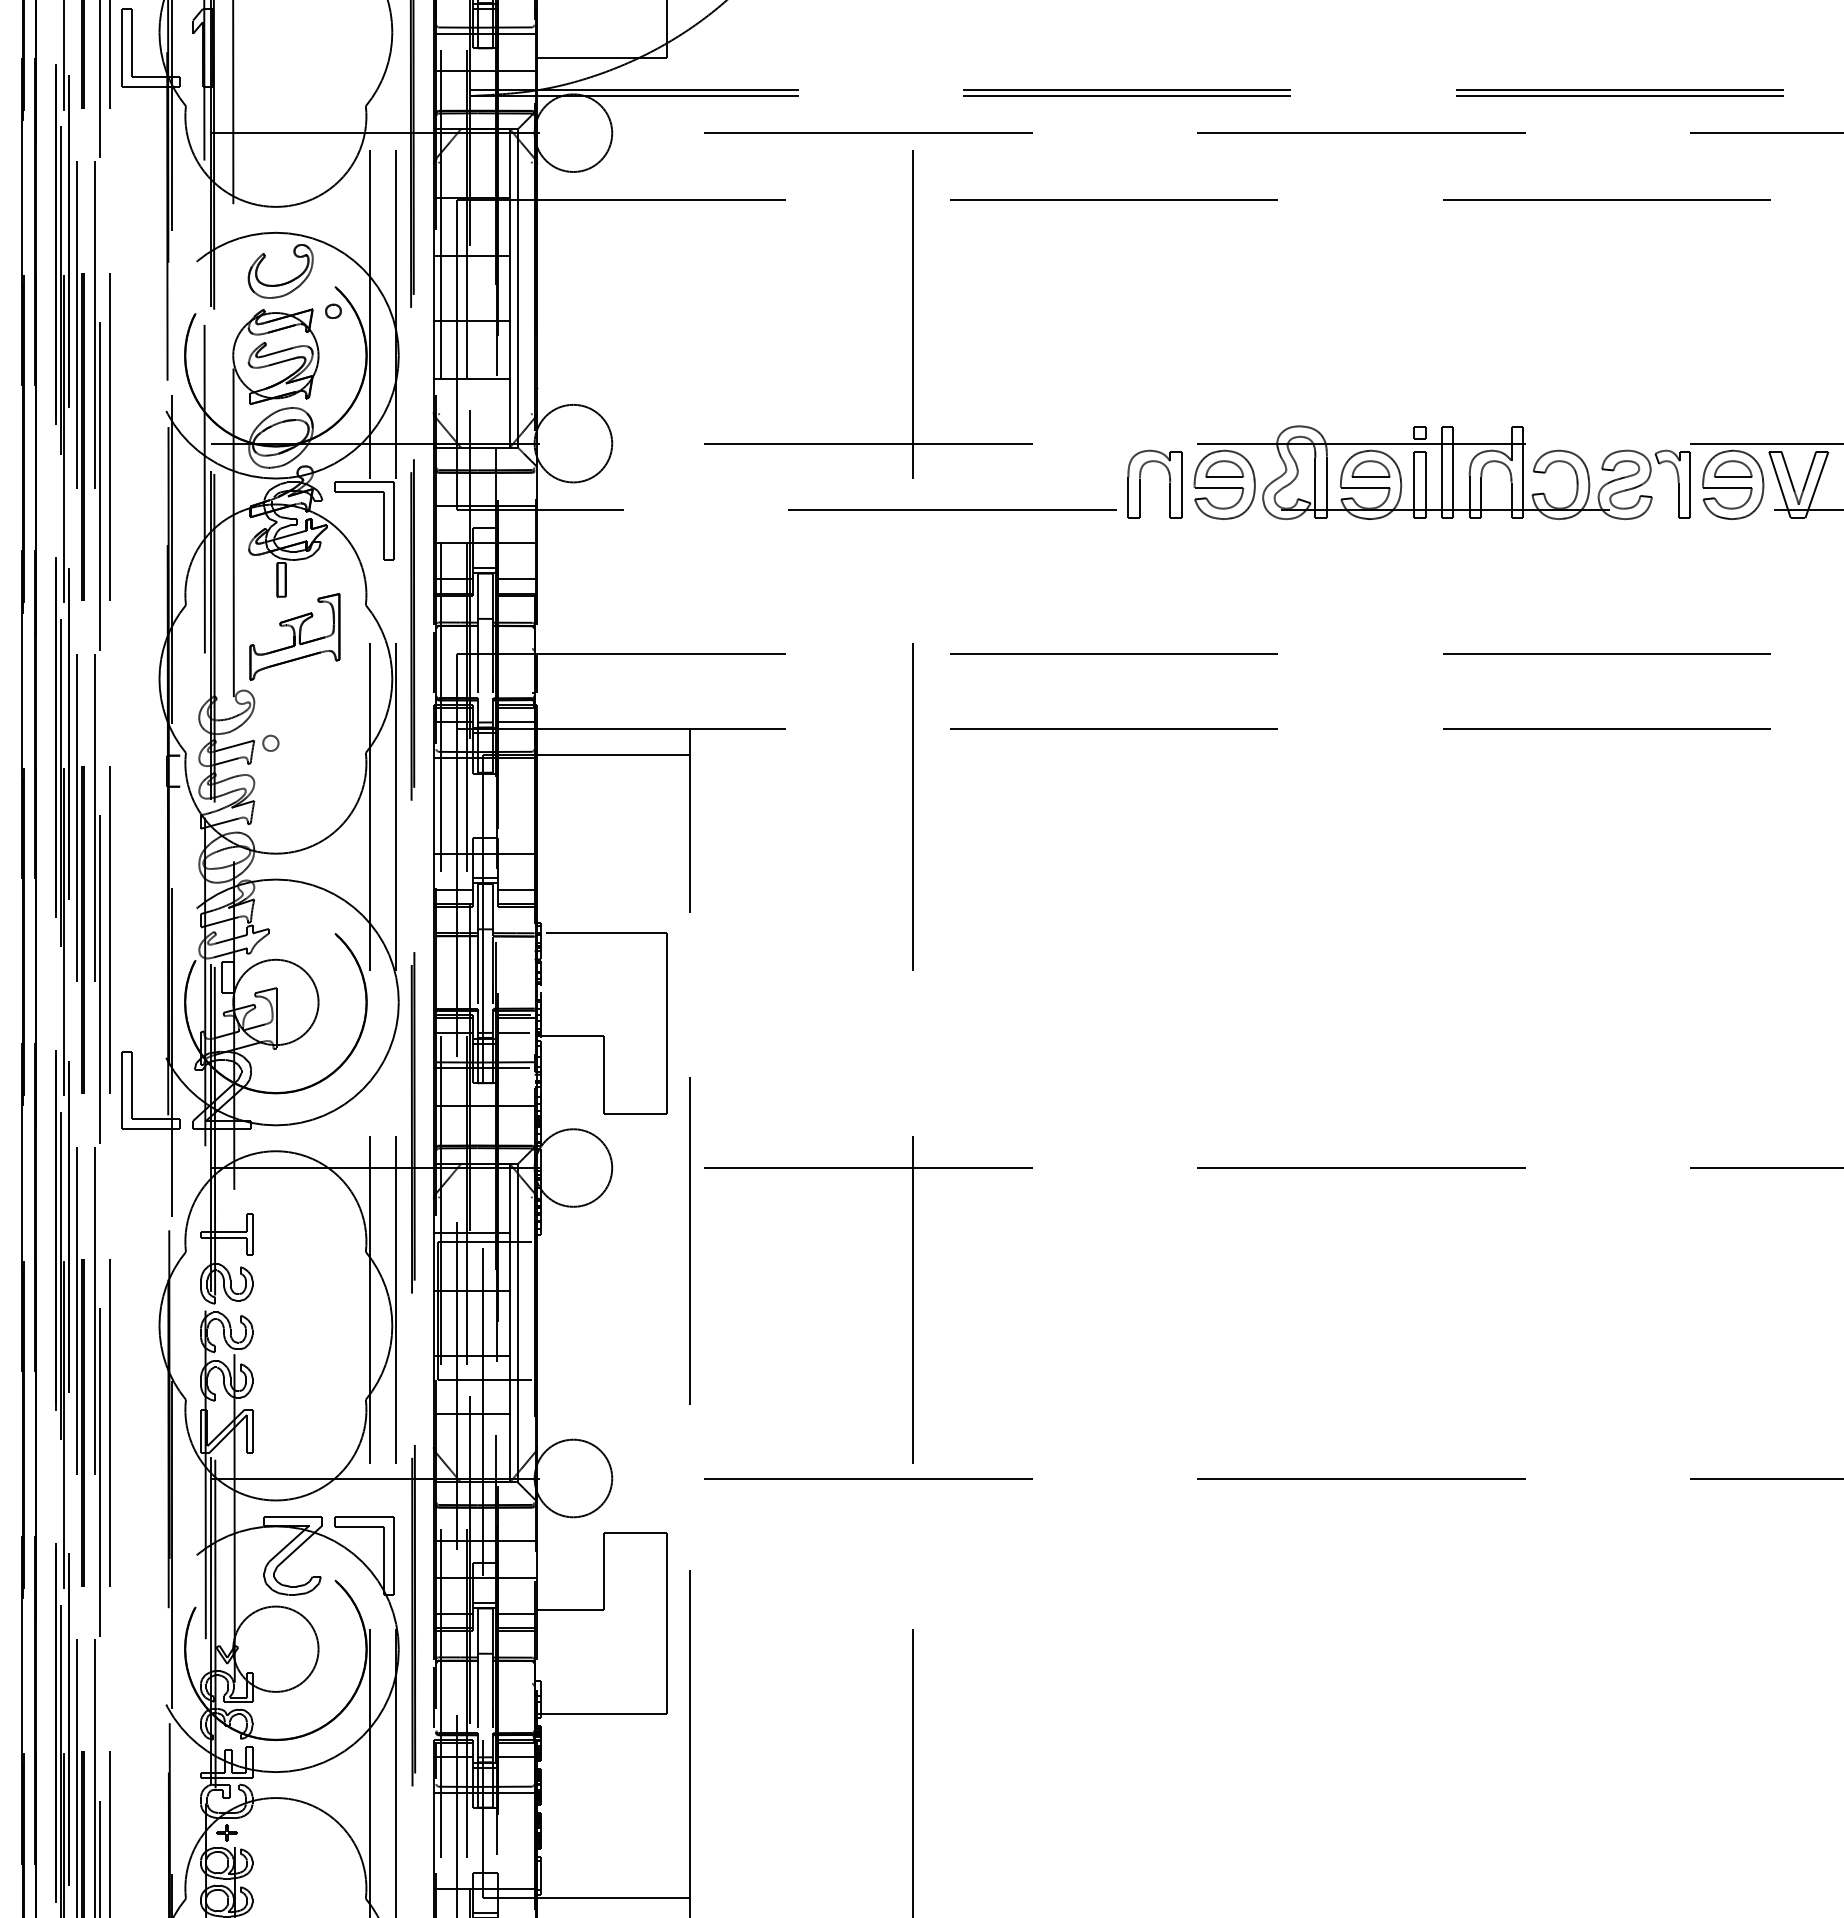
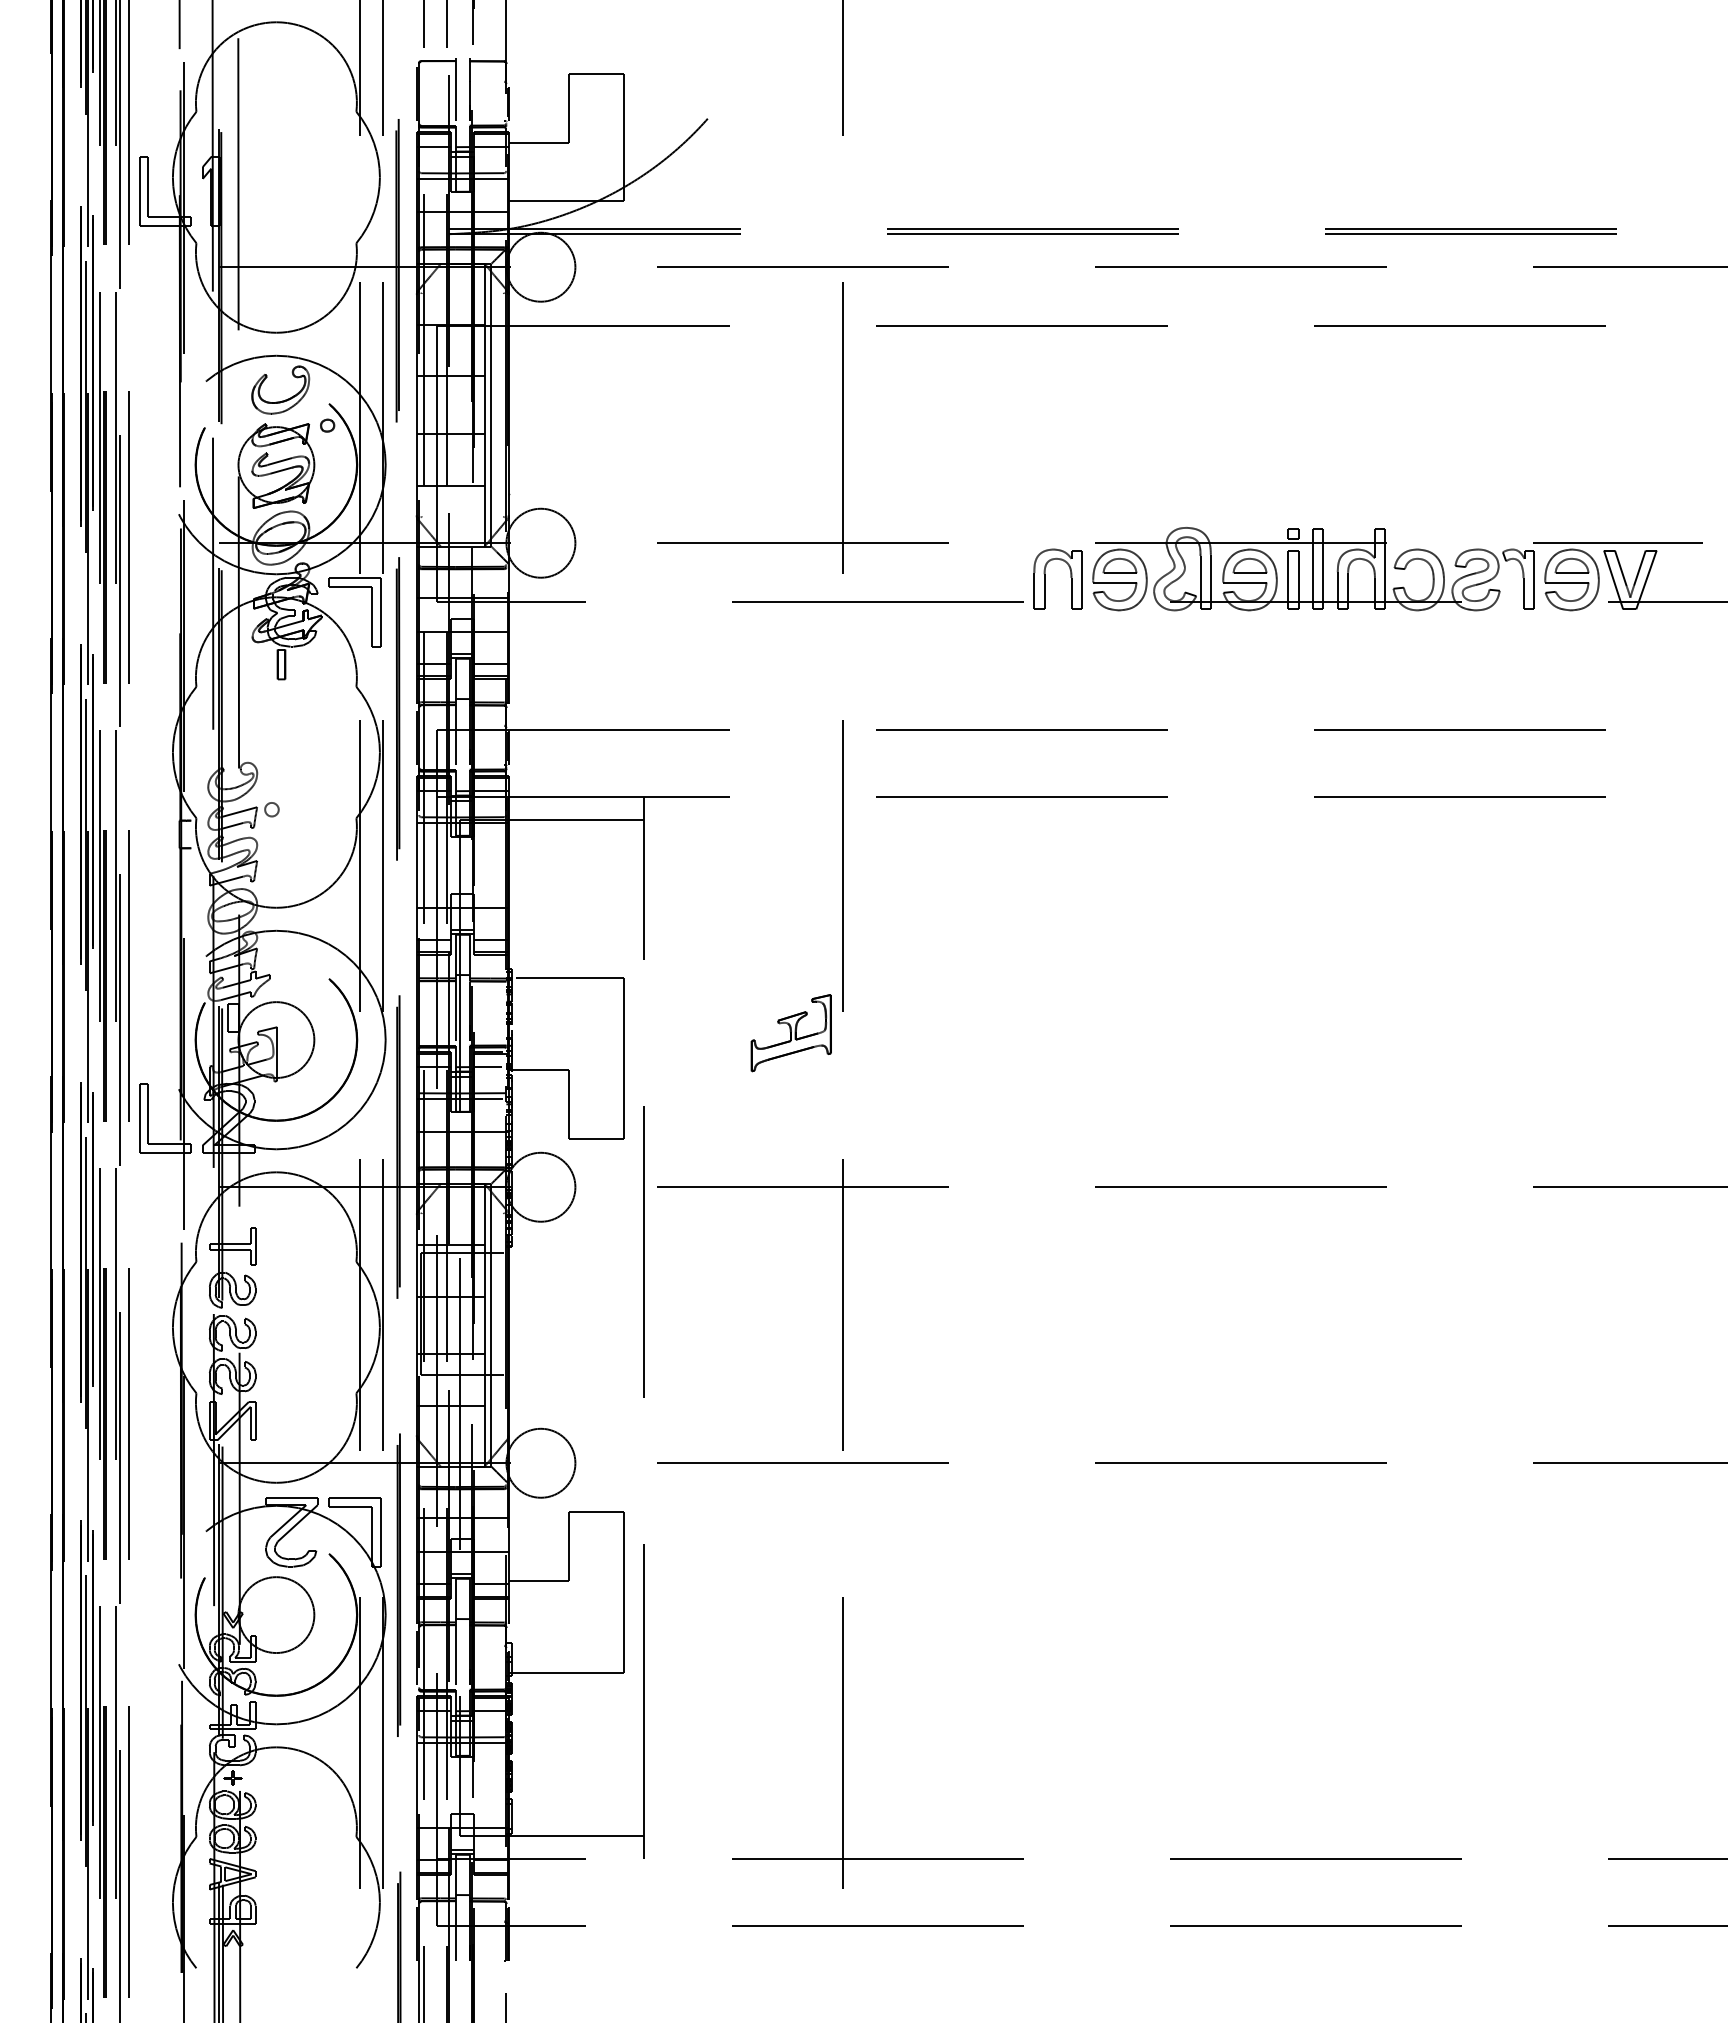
part: (293, 637) -> (790, 1033), moved

